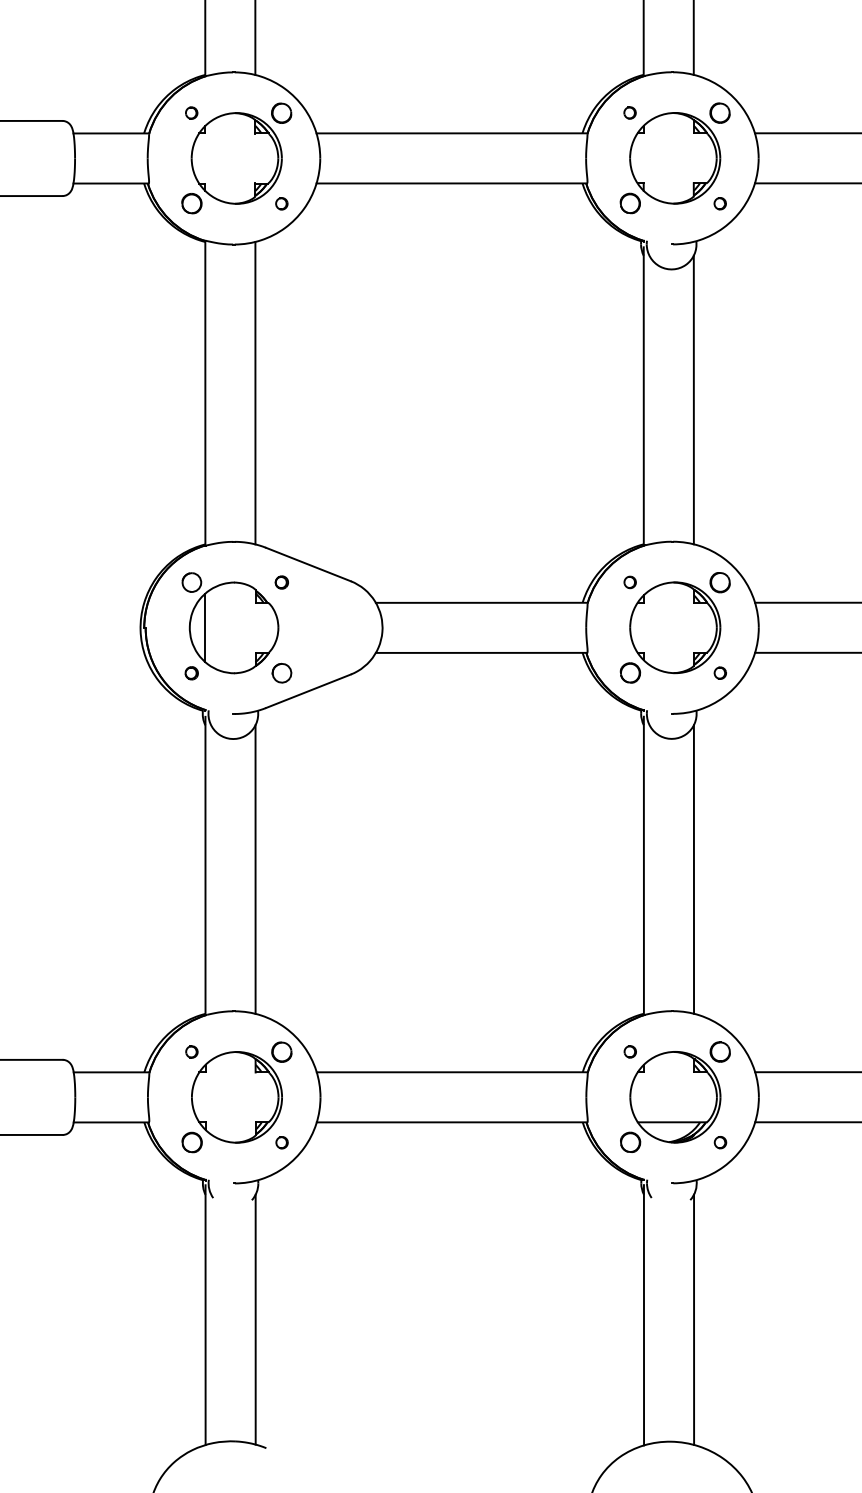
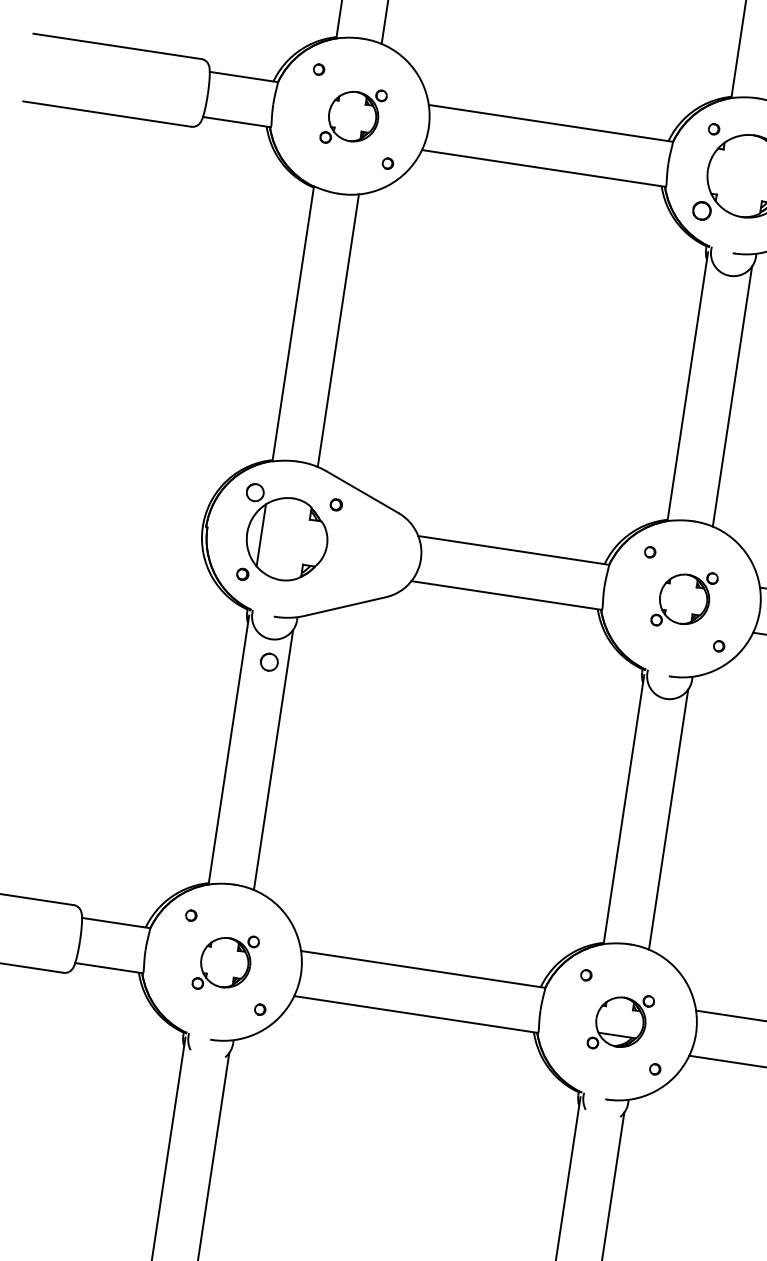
part: (236, 158) -> (353, 116), size x0.6
part: (674, 627) -> (684, 598), size x0.6
part: (281, 672) -> (269, 661), moved
part: (675, 1096) -> (621, 1021), size x0.6
part: (236, 1097) -> (225, 962), size x0.6

